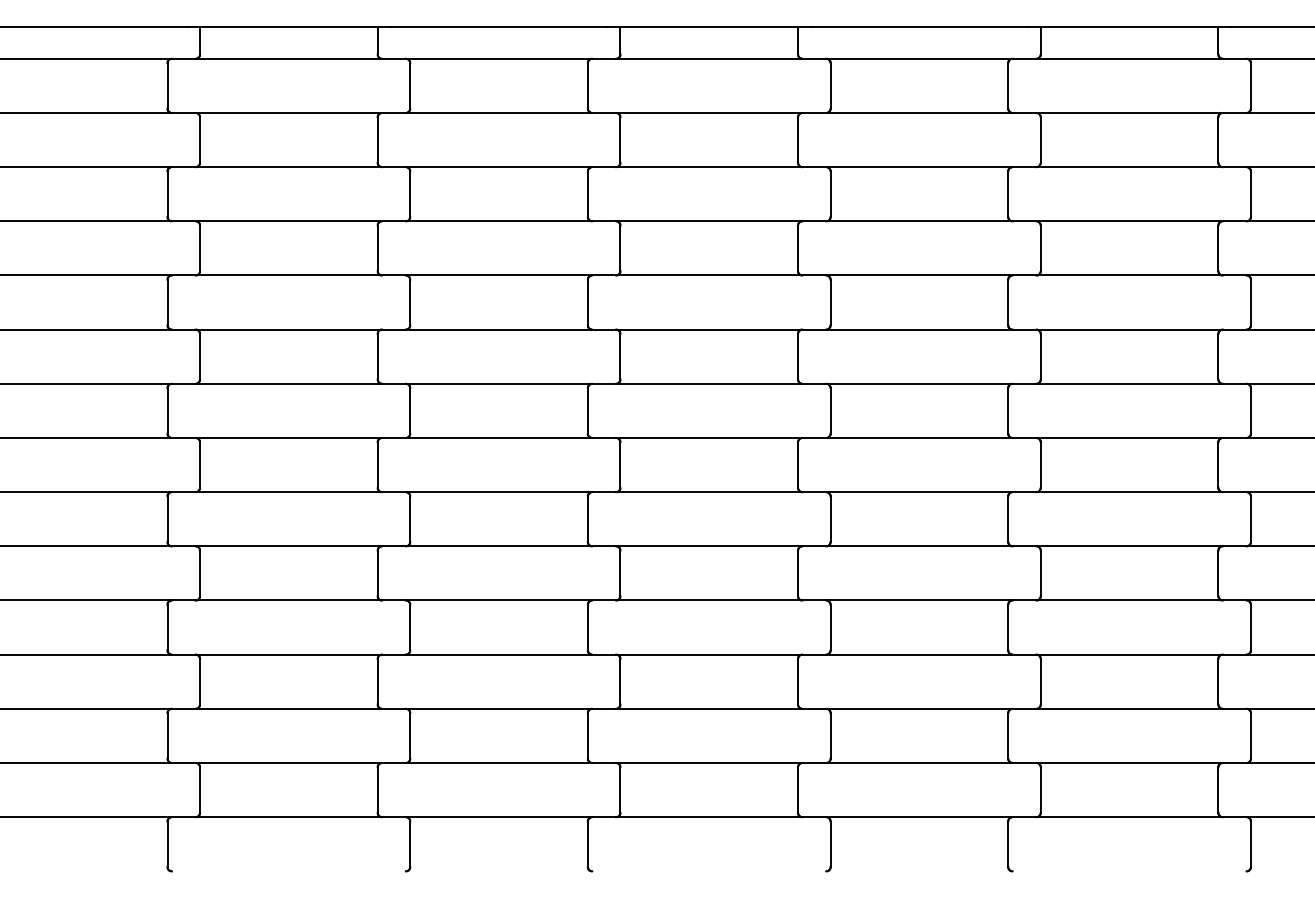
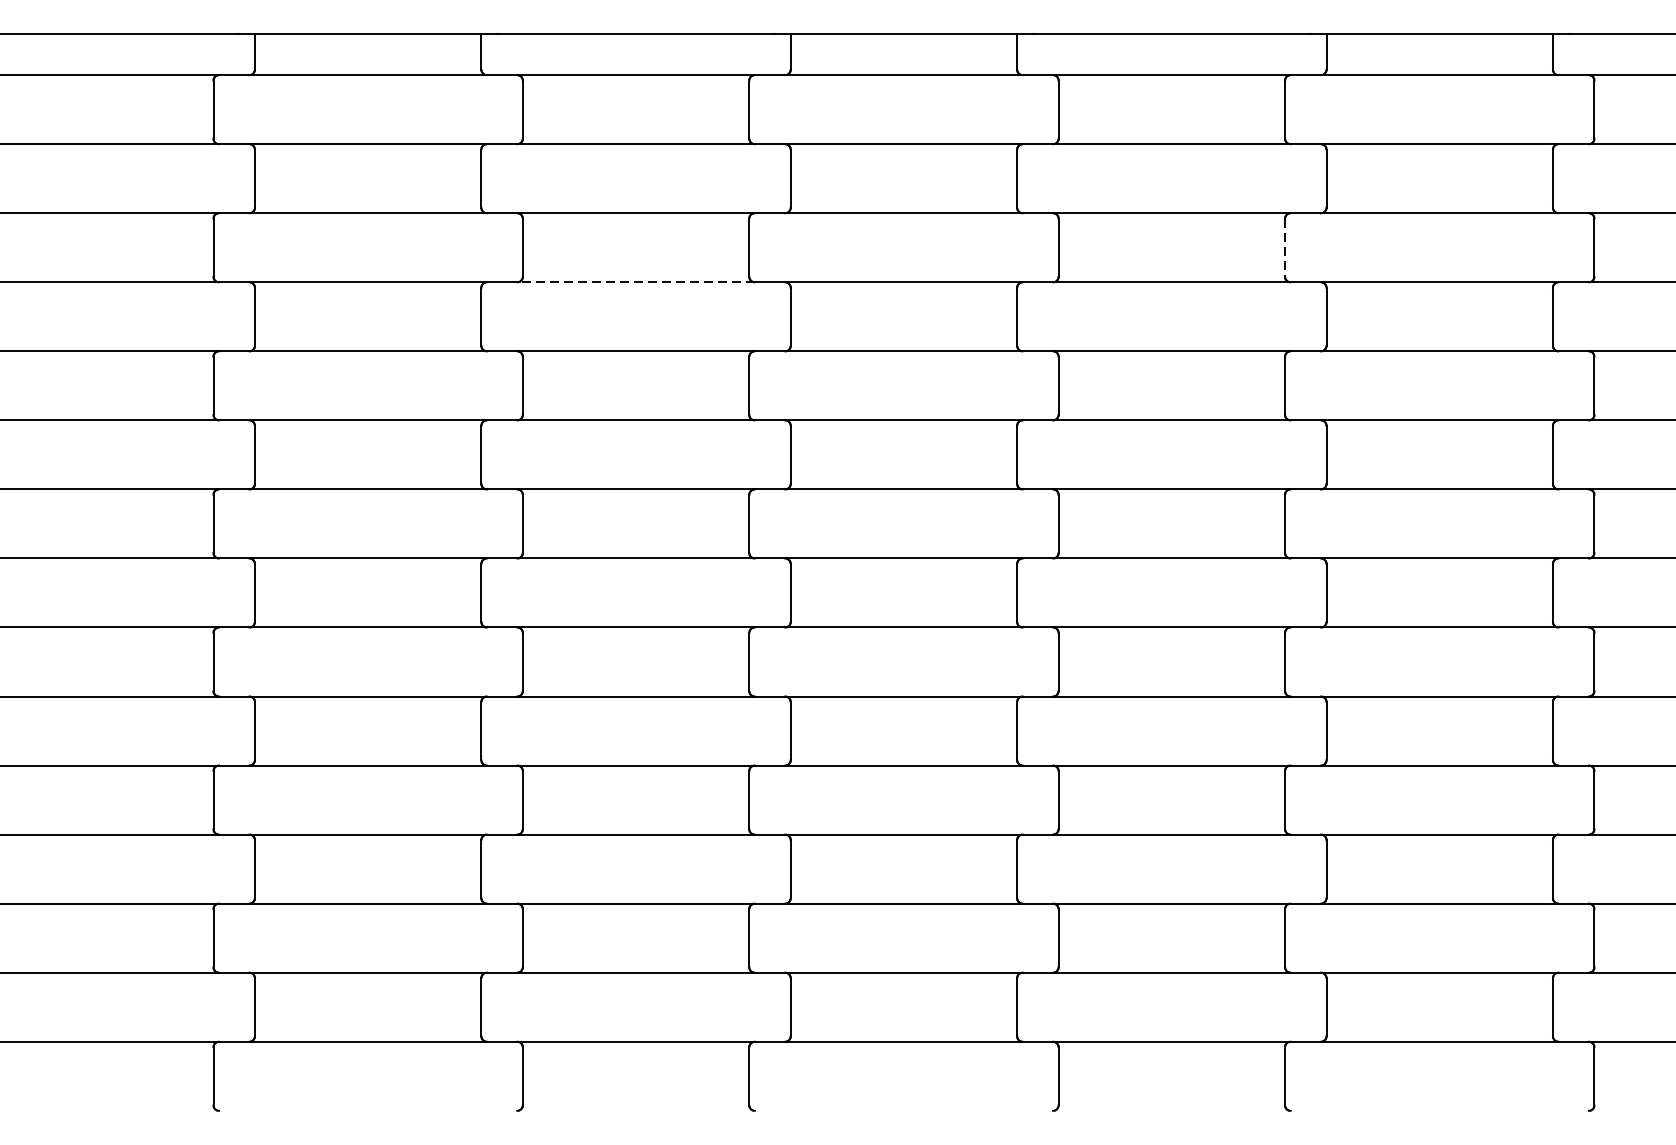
line: (1008, 194) -> (1285, 248), solid -> dashed
line: (498, 221) -> (635, 282), solid -> dashed

